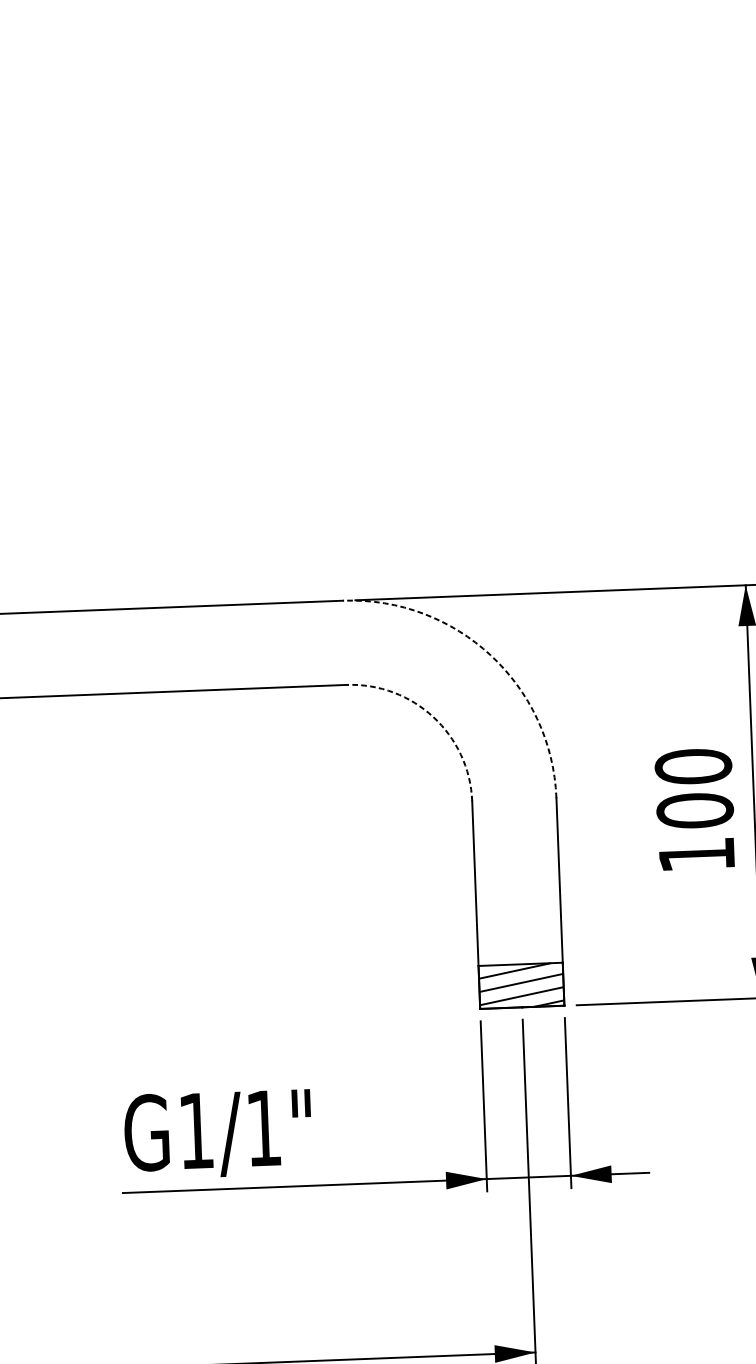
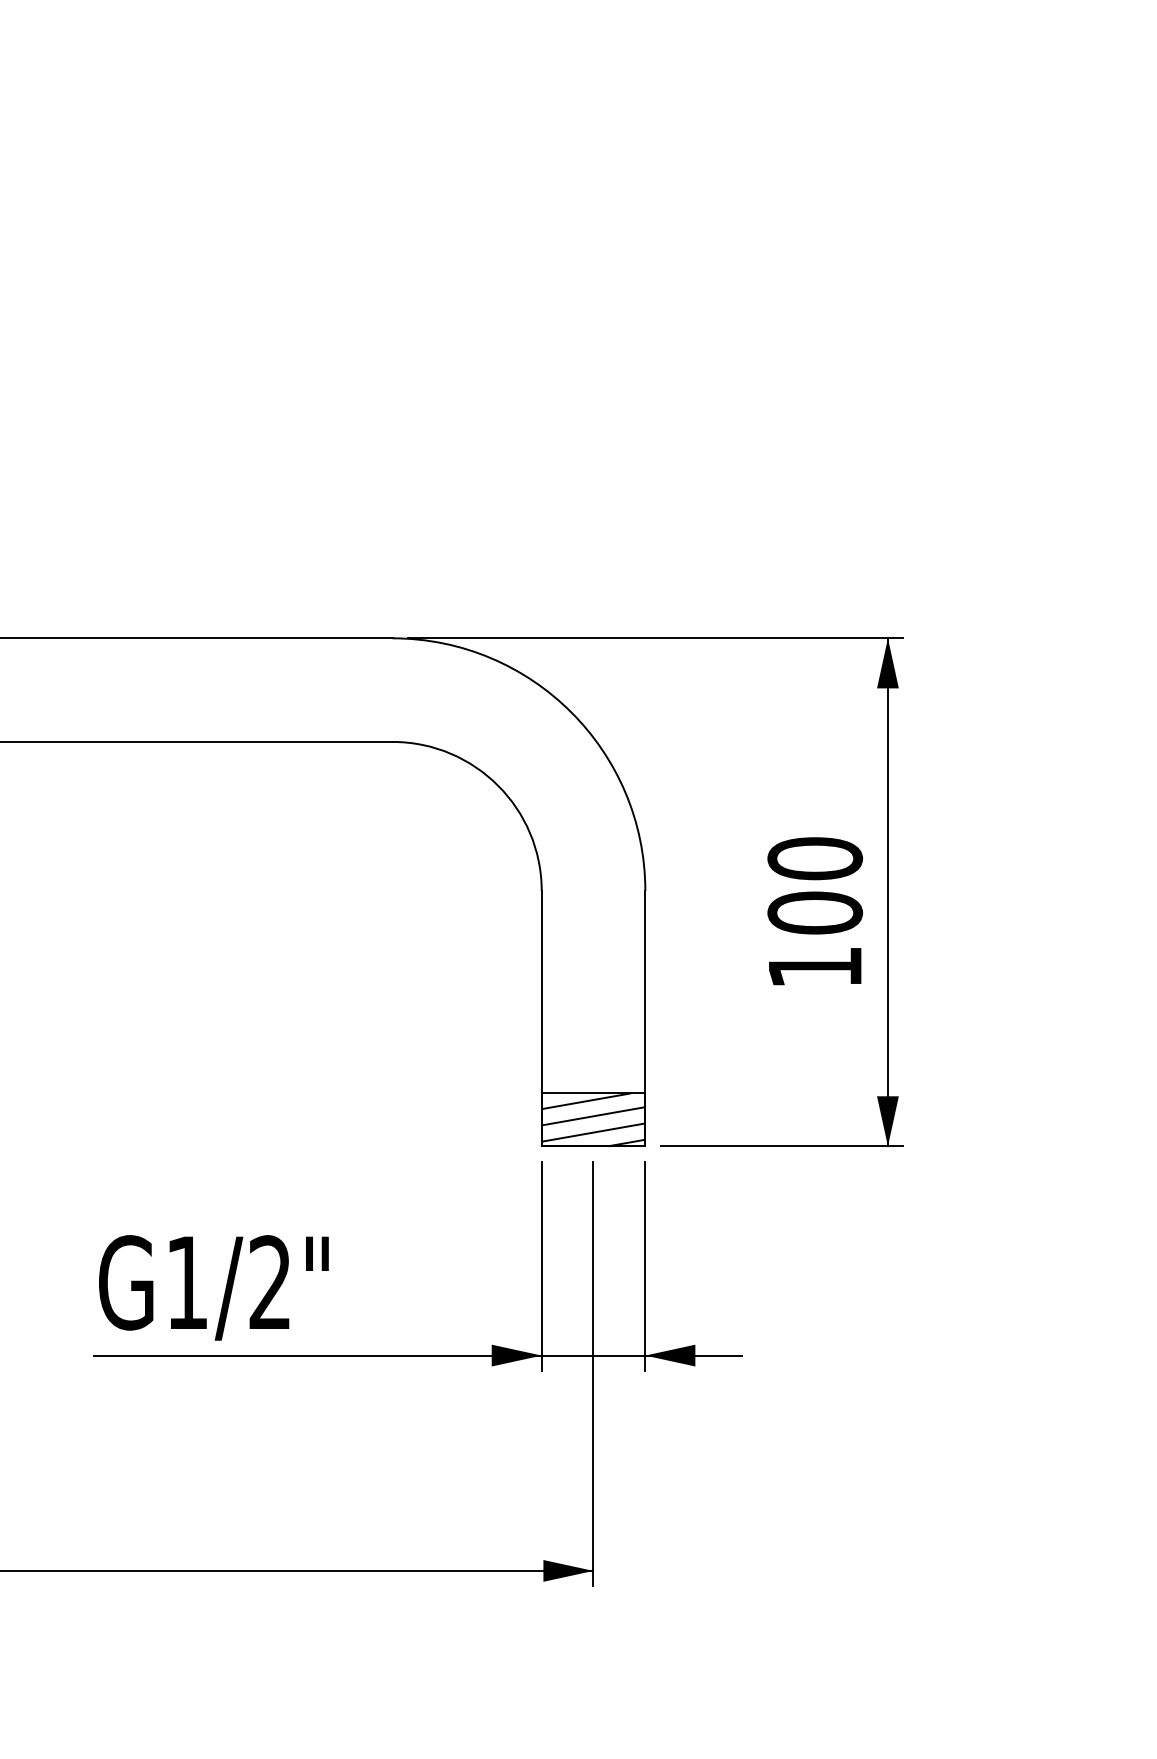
arc: (490, 655) -> (571, 712), dashed -> solid
arc: (433, 717) -> (498, 785), dashed -> solid
text: (263, 1127) -> (269, 1281), G1/1" -> G1/2"

